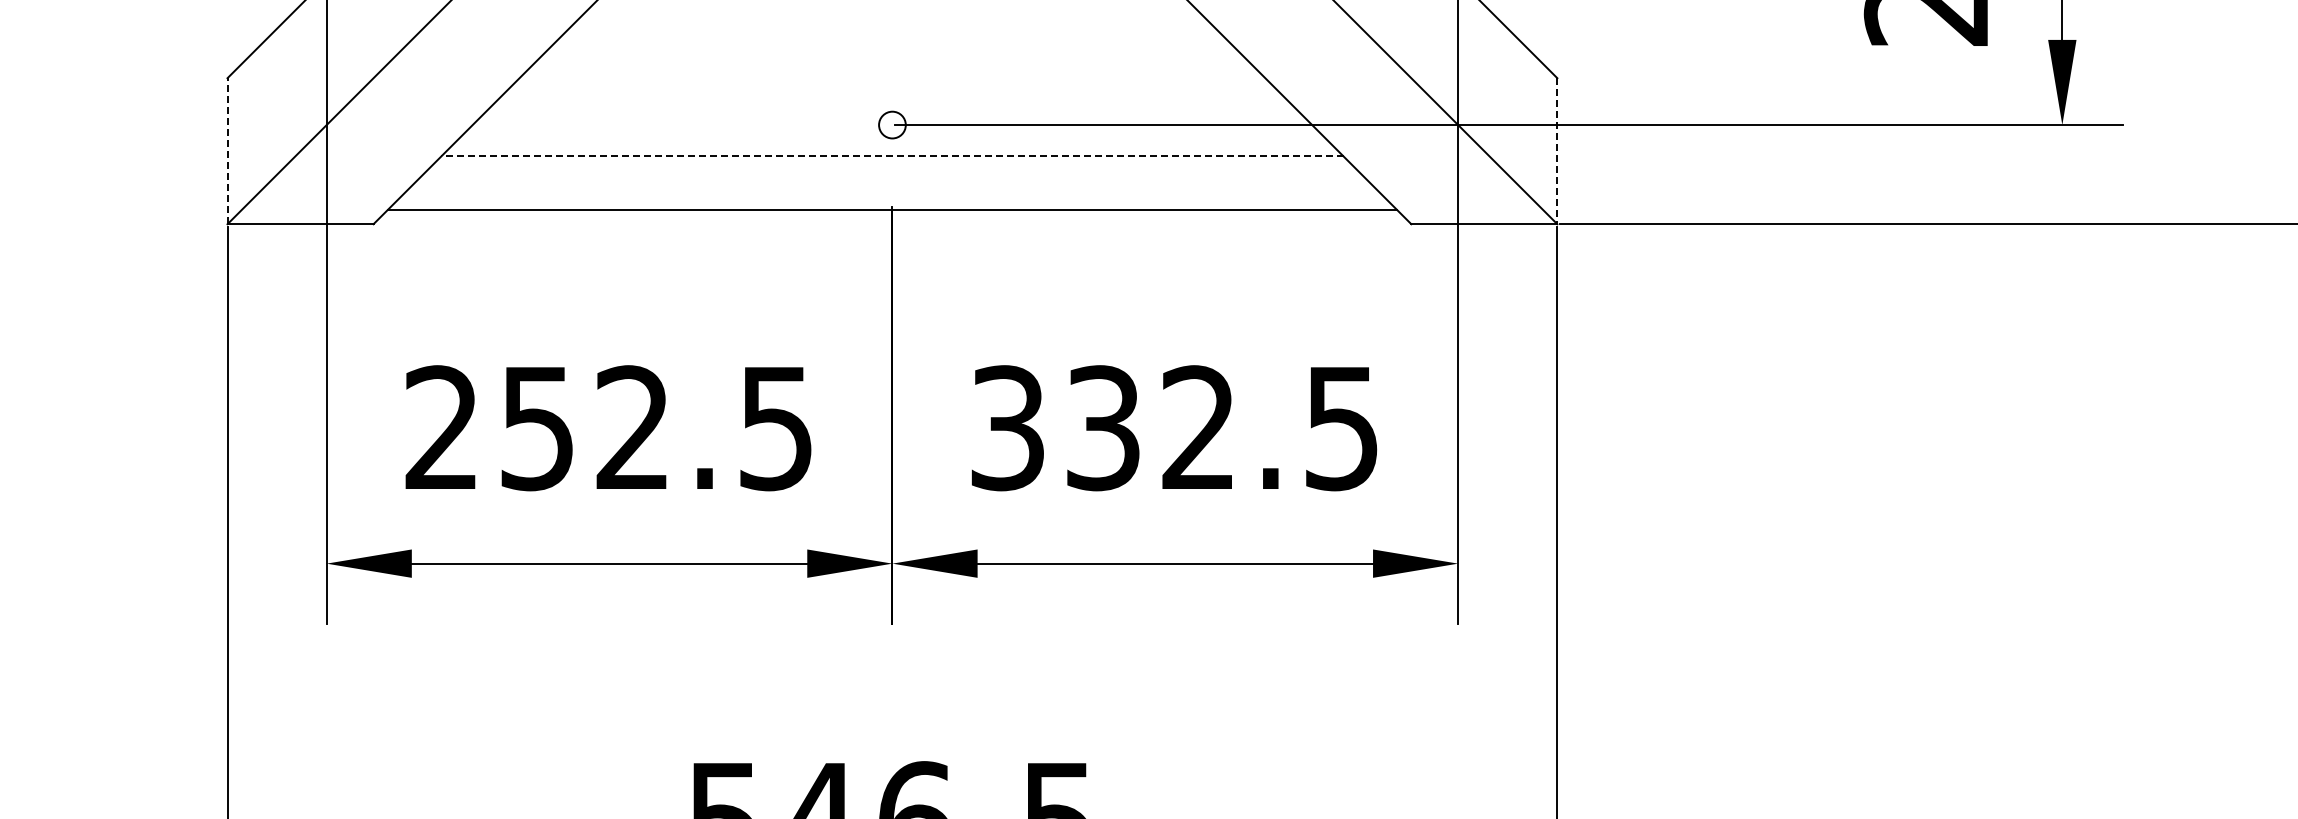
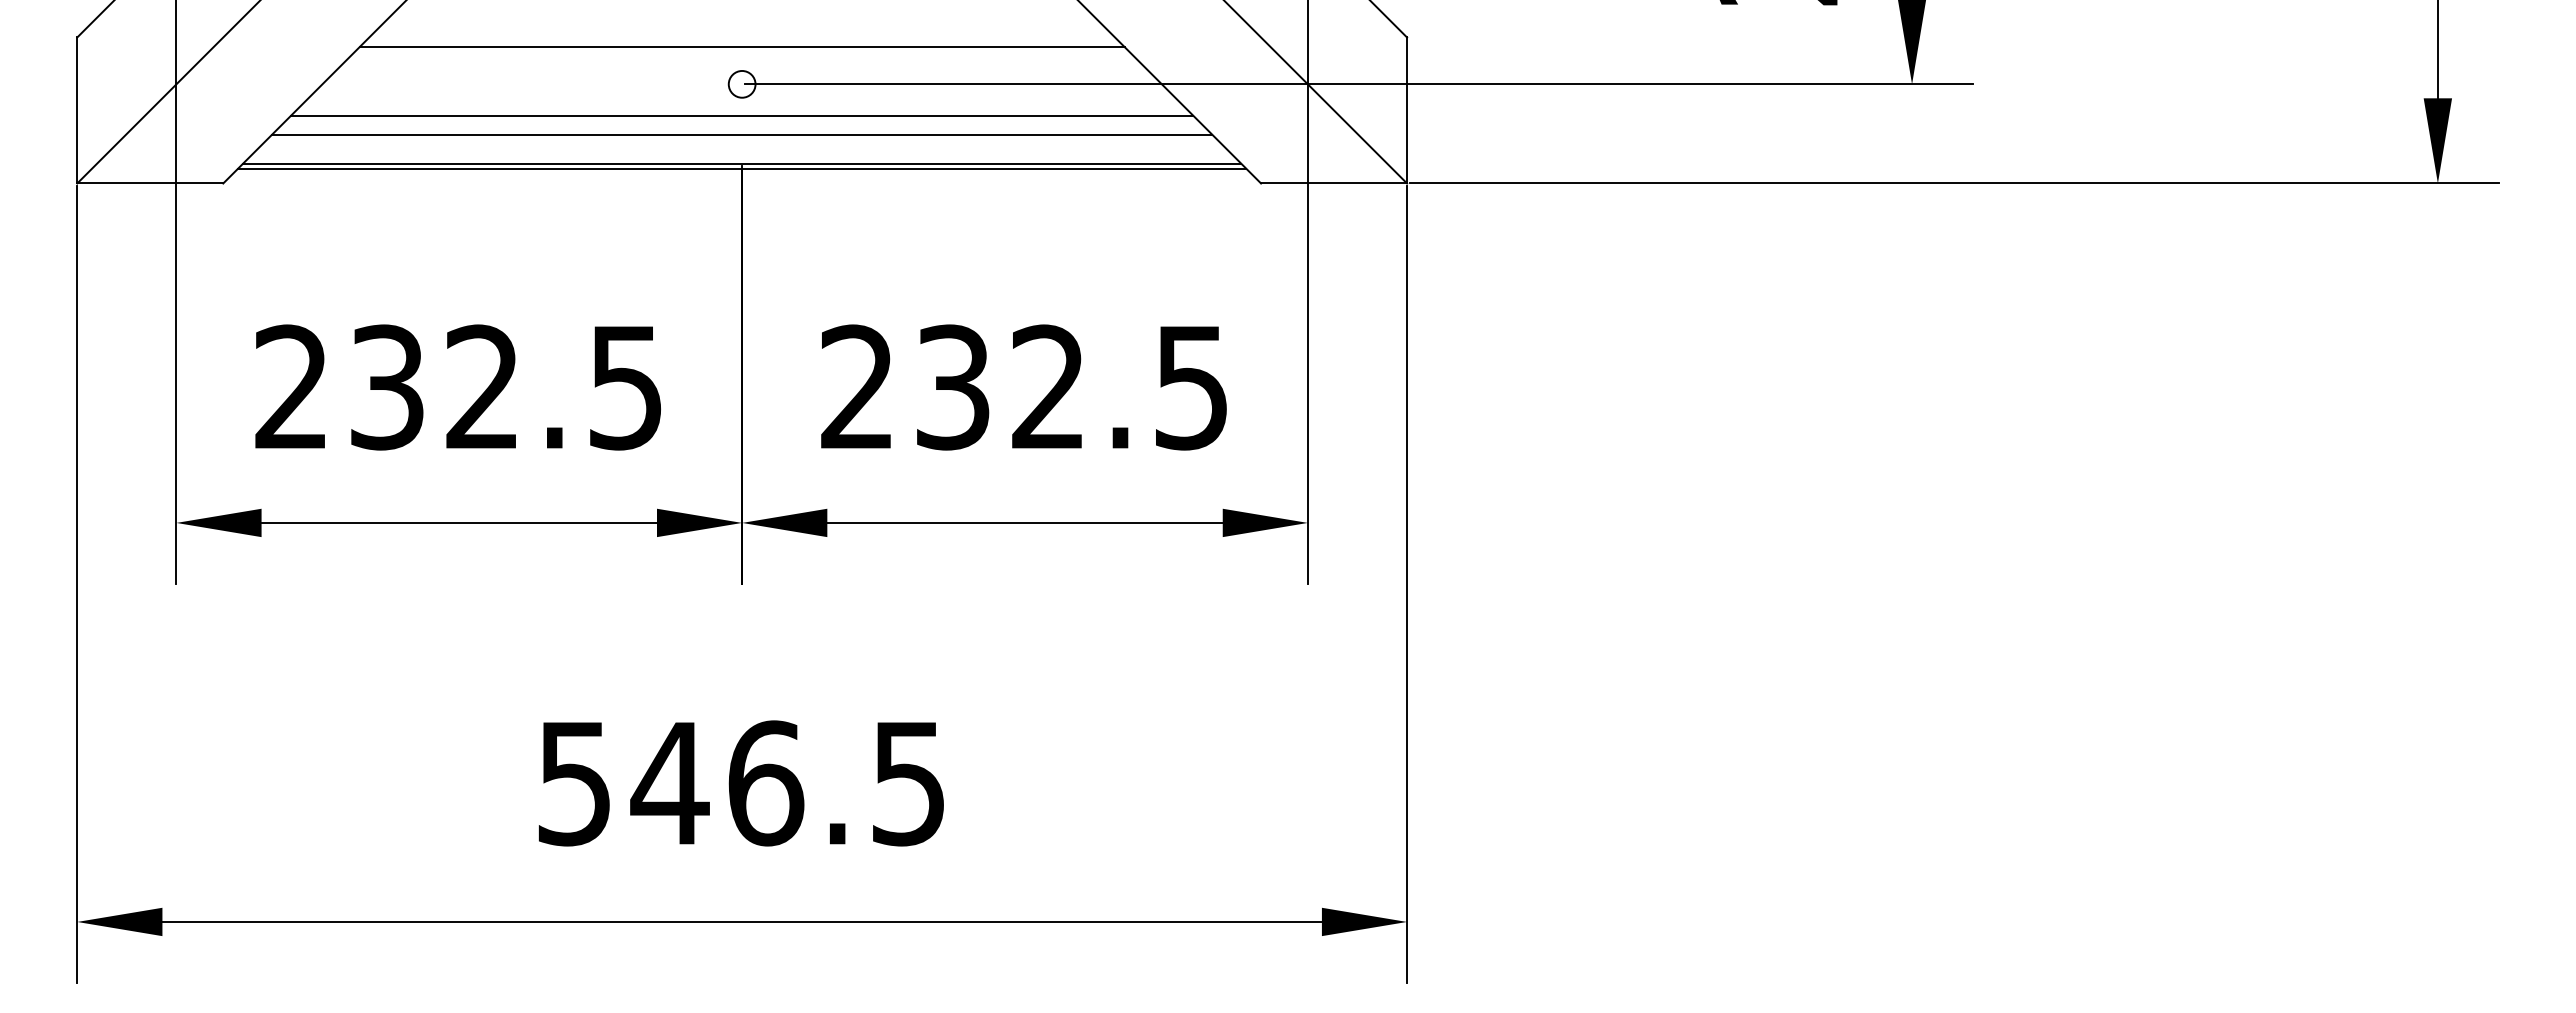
line: (891, 88) -> (741, 47), added
line: (227, 151) -> (77, 110), dashed -> solid
line: (1557, 152) -> (1407, 111), dashed -> solid
line: (891, 156) -> (741, 115), dashed -> solid
line: (892, 175) -> (742, 134), added
line: (891, 204) -> (741, 163), added
text: (537, 428) -> (387, 387), 252.5 -> 232.5
text: (1007, 428) -> (857, 387), 332.5 -> 232.5

